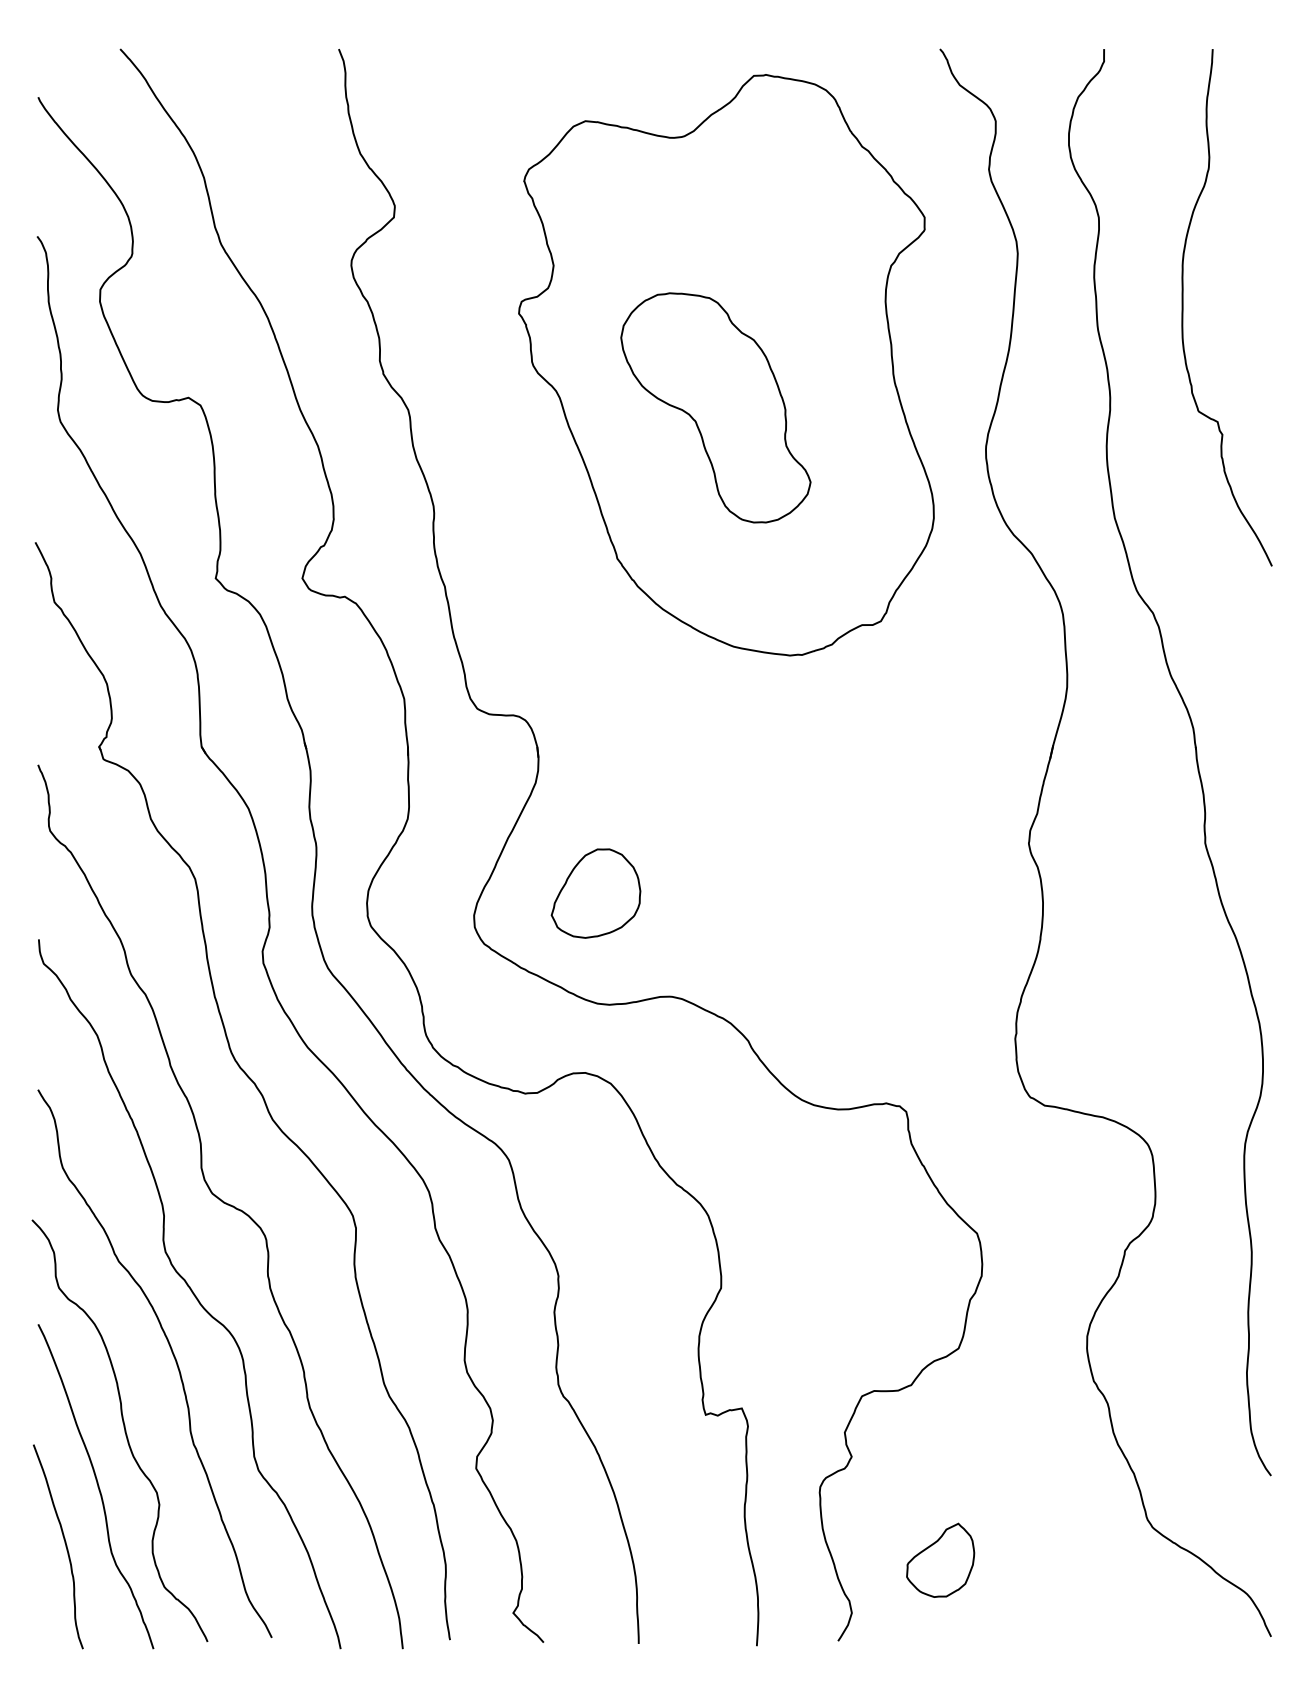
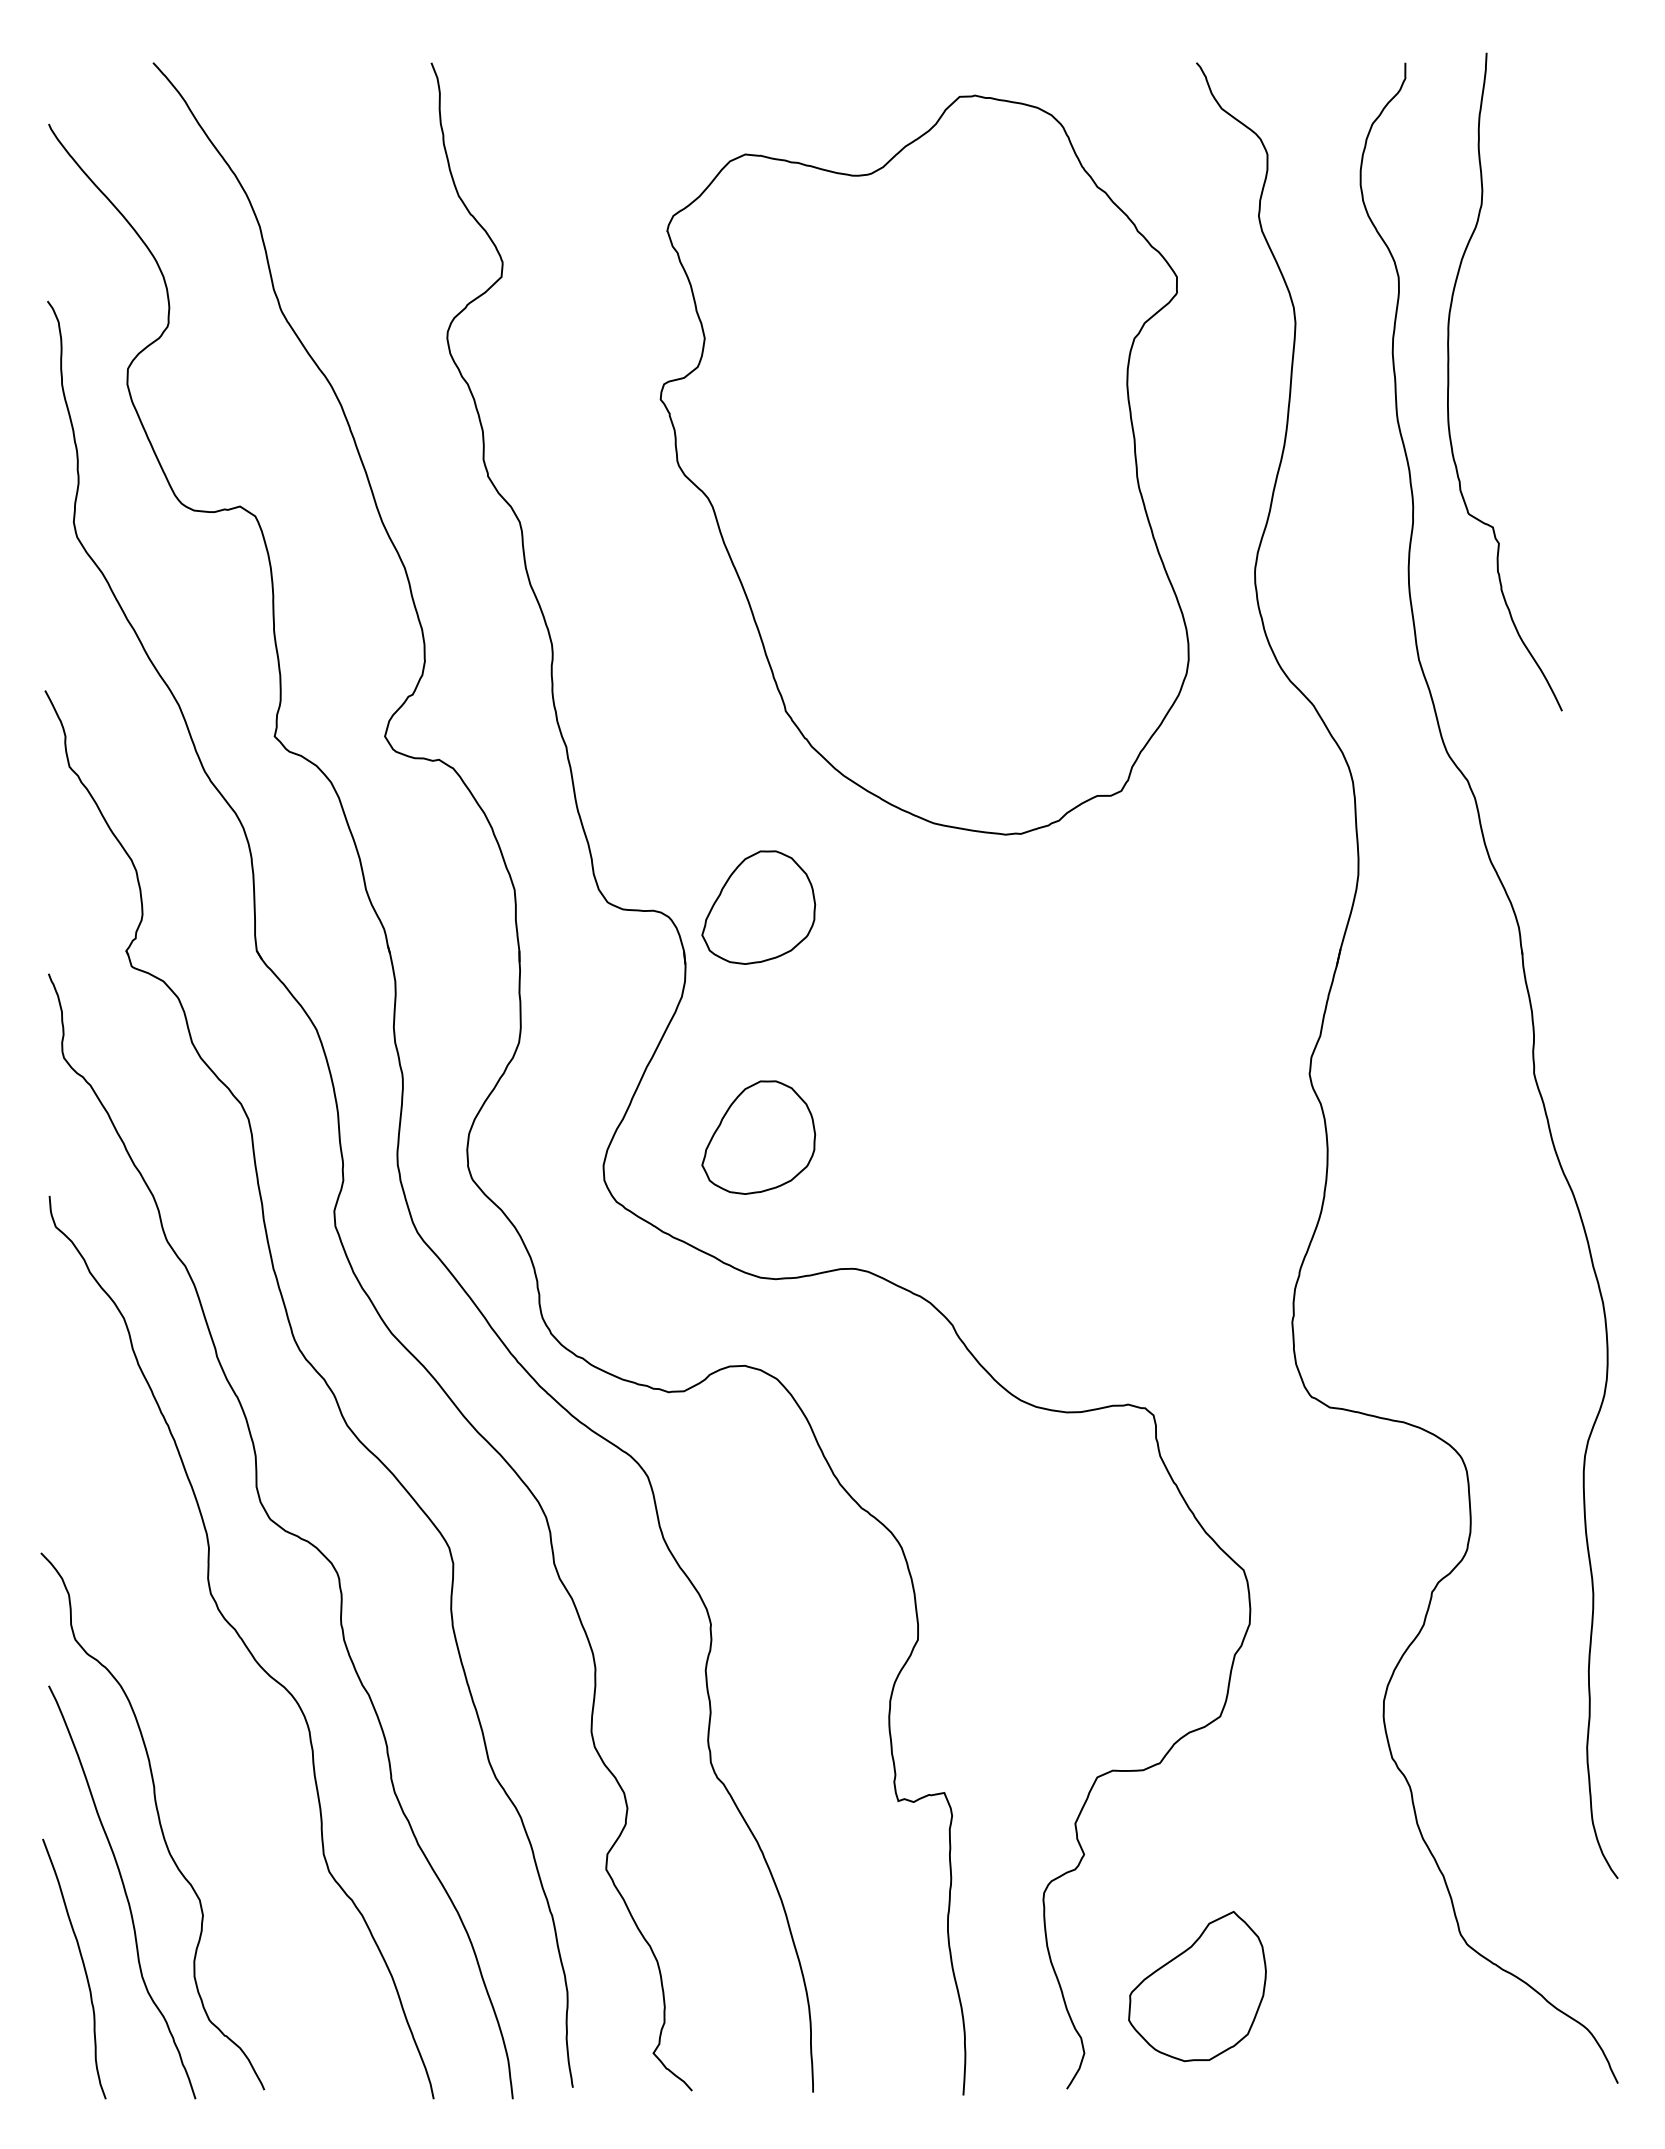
curve: (1183, 307) -> (1449, 381), moved
part: (715, 407) -> (910, 519), removed
part: (595, 712) -> (758, 907), added
curve: (173, 1357) -> (221, 1728), removed
part: (939, 1559) -> (1196, 1985), size x1.6

